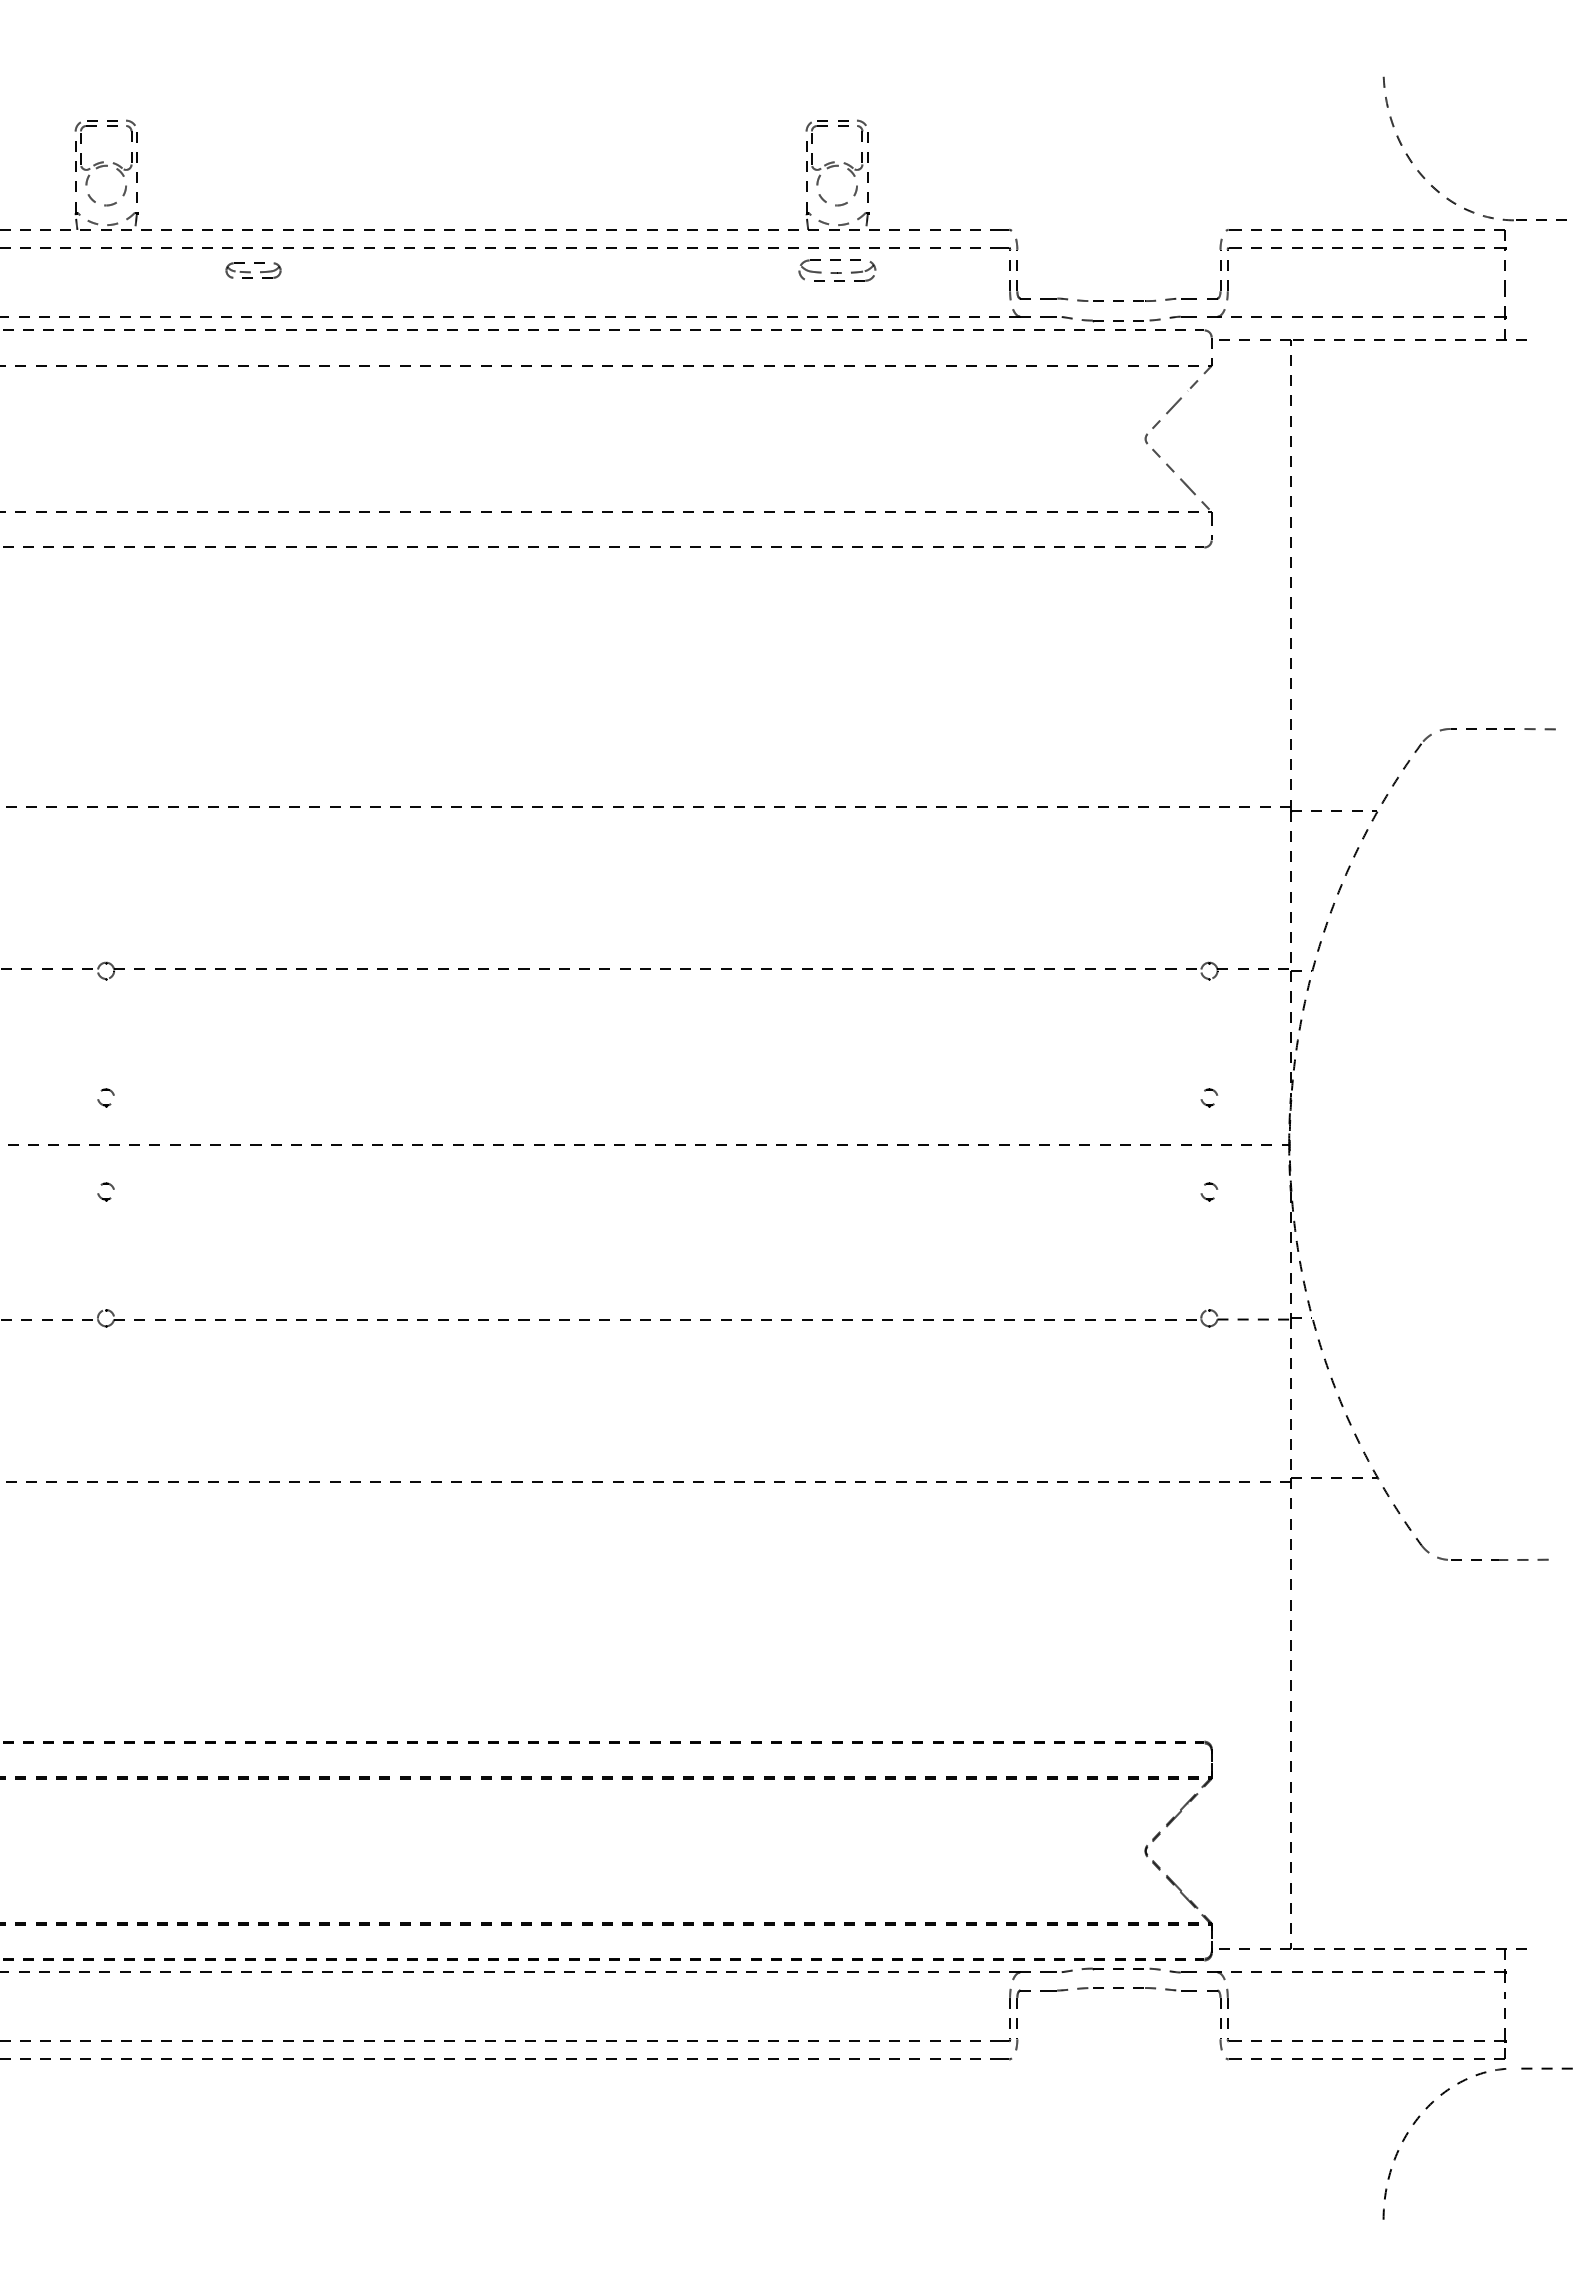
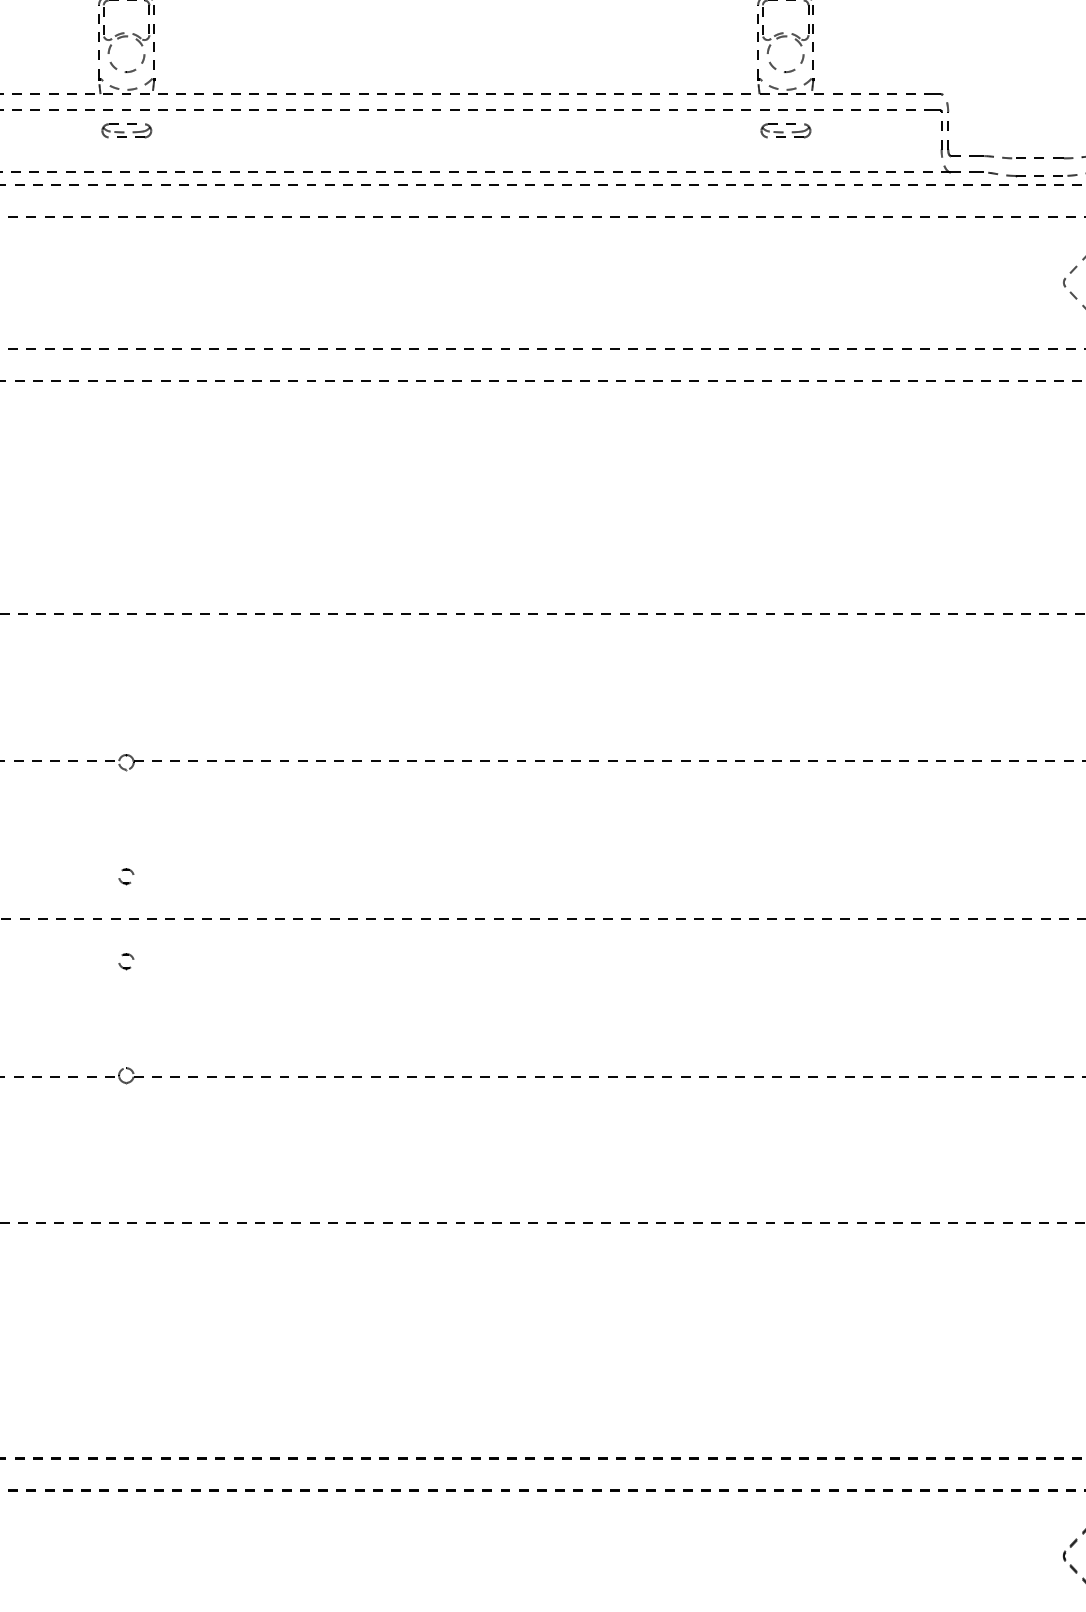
part: (253, 270) -> (126, 130), moved
part: (837, 270) -> (786, 130), size x0.71

